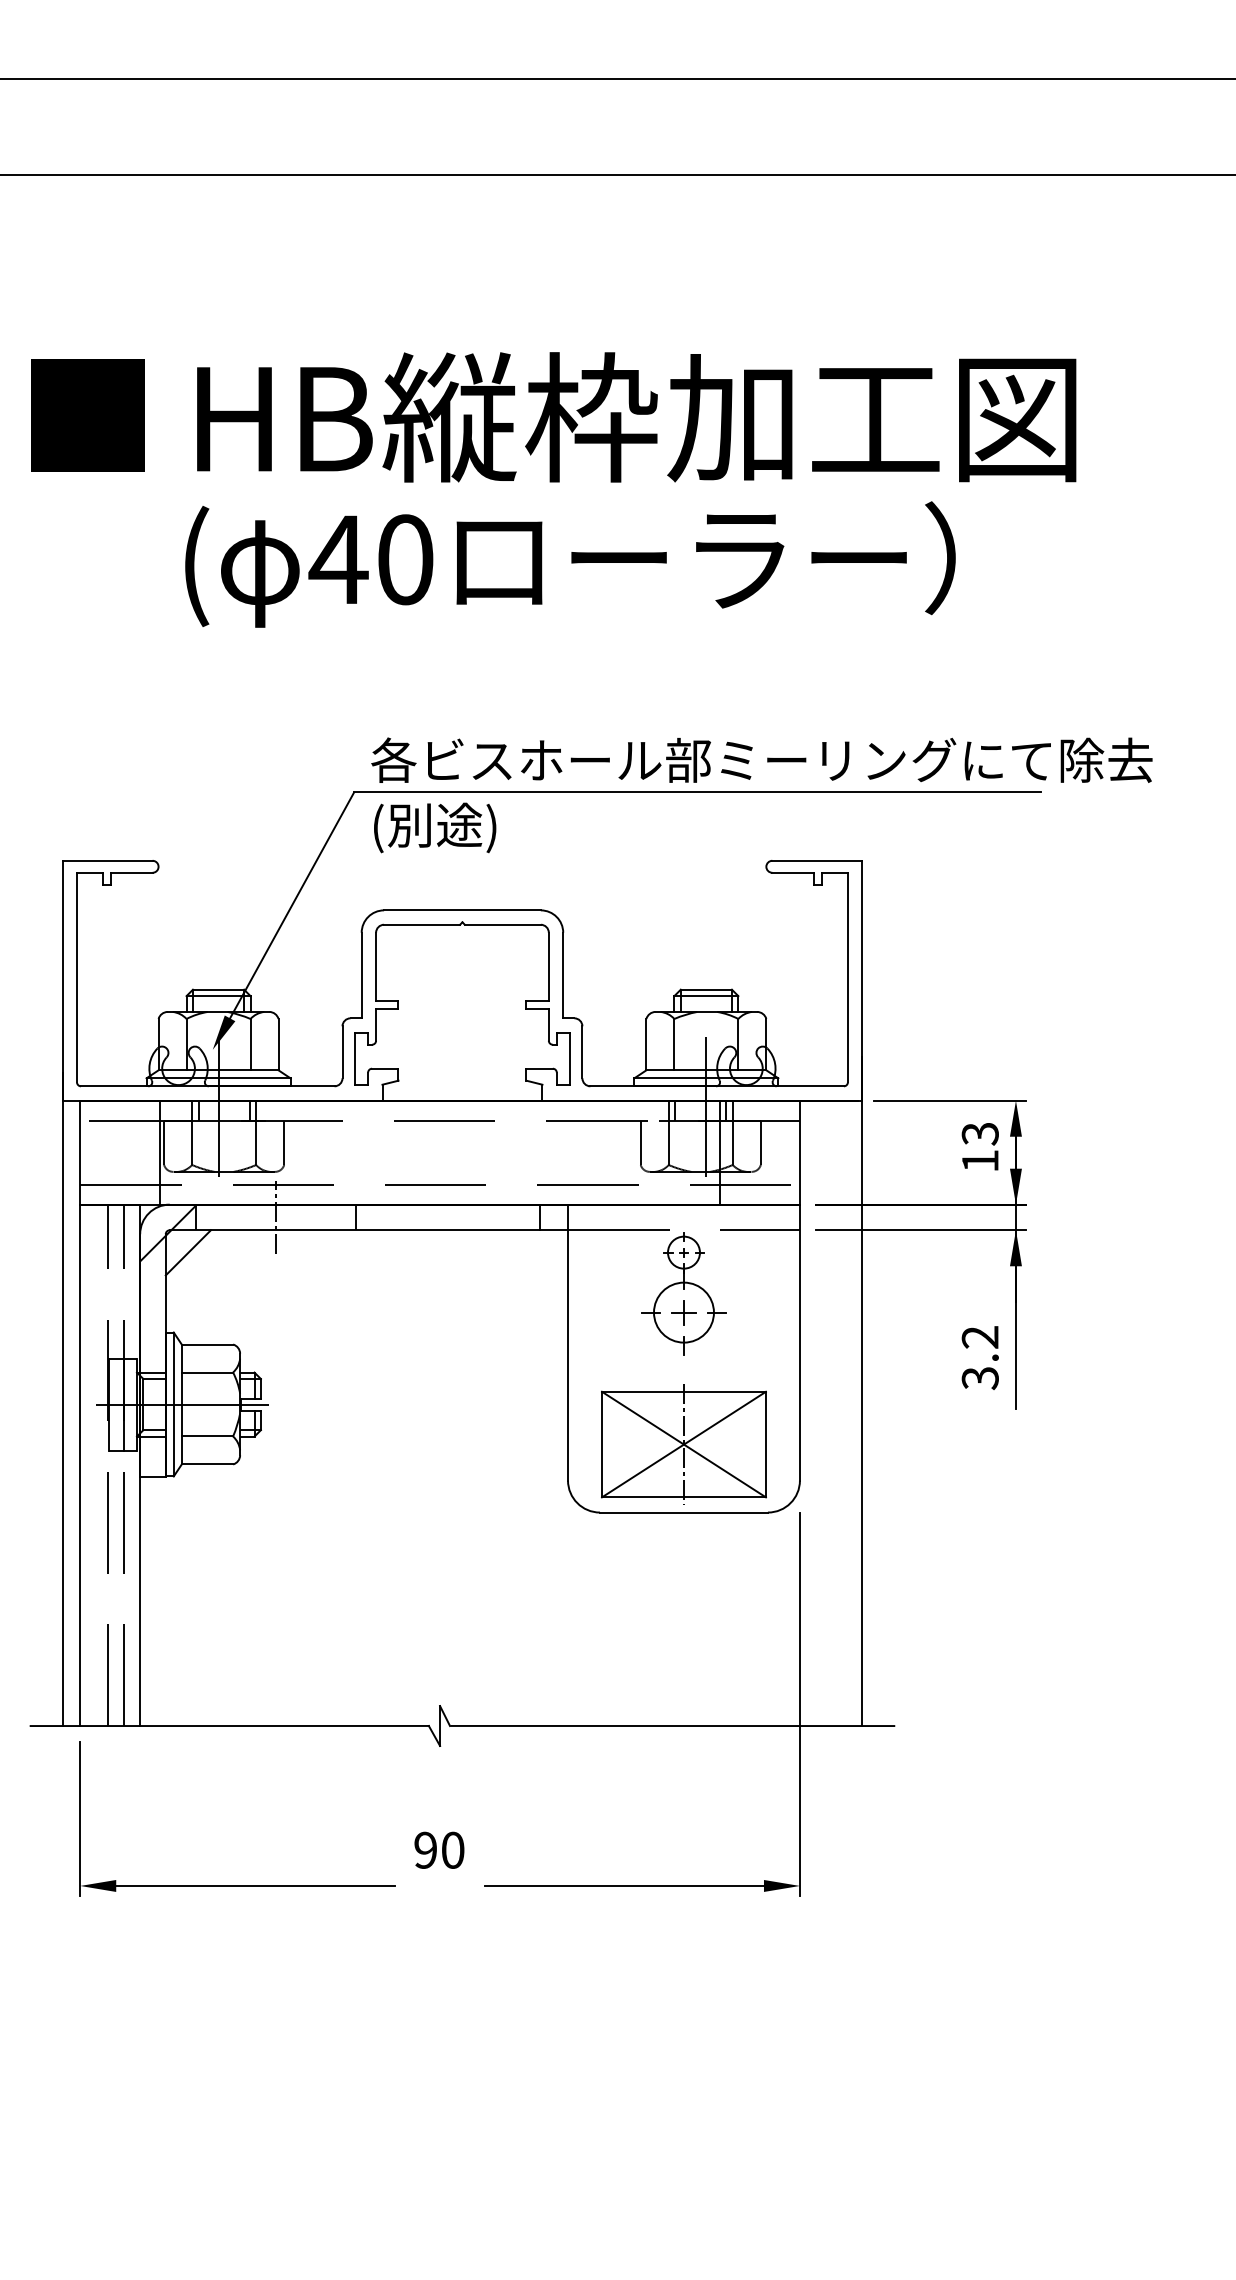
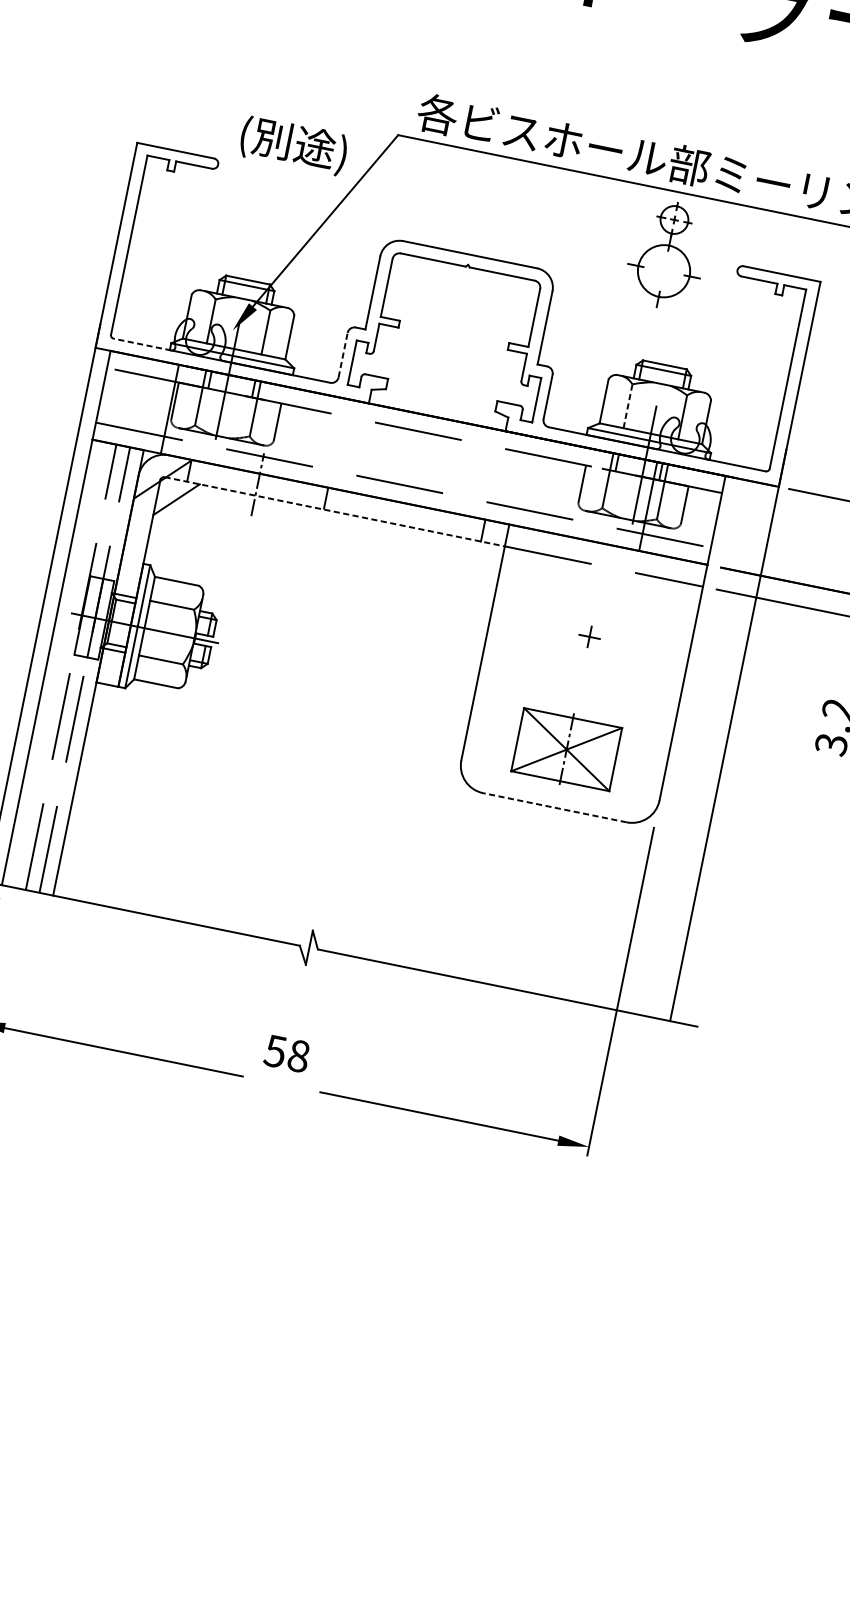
text: (435, 827) -> (294, 145), moved
line: (674, 1044) -> (628, 406), solid -> dashed
line: (342, 1052) -> (343, 355), solid -> dashed
line: (114, 1086) -> (142, 344), solid -> dashed
line: (369, 1230) -> (335, 512), solid -> dashed
part: (683, 1293) -> (666, 254), moved
part: (683, 1444) -> (566, 749), size x0.7
line: (683, 1512) -> (554, 807), solid -> dashed
text: (438, 1849) -> (286, 1052), 90 -> 58

